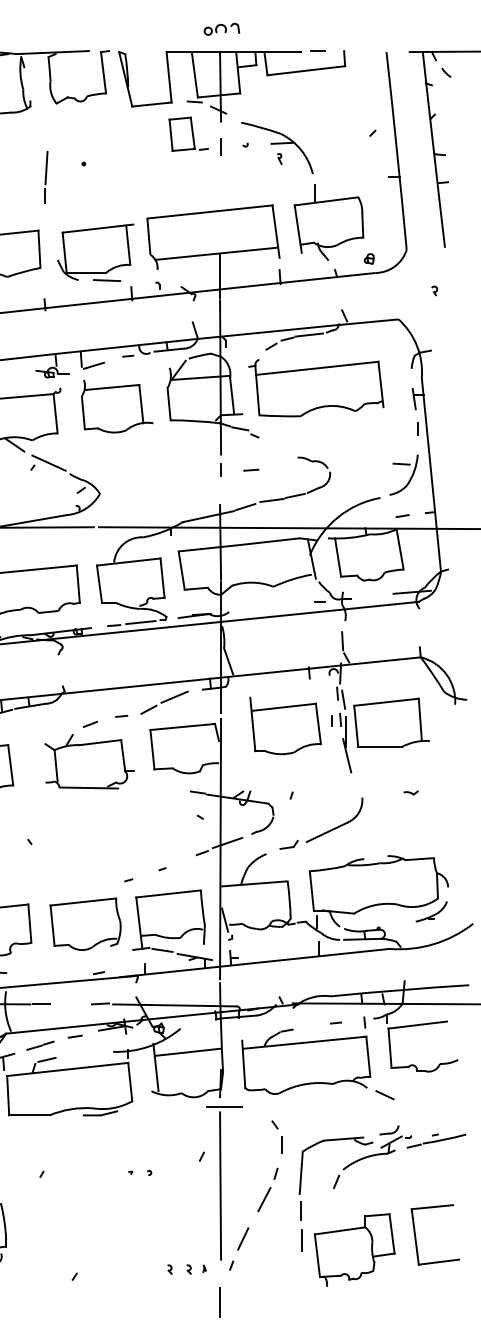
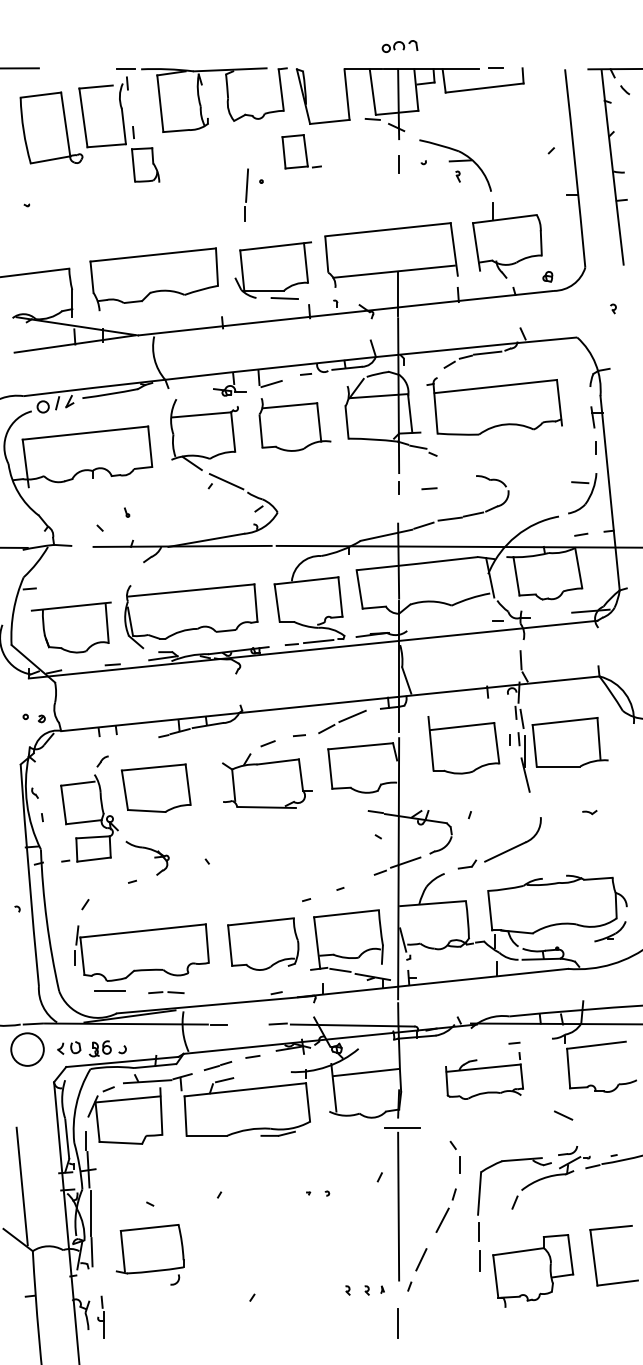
part: (188, 133) -> (301, 151), moved
line: (45, 176) -> (246, 194), moved
part: (306, 1055) -> (484, 1075), size x0.6

